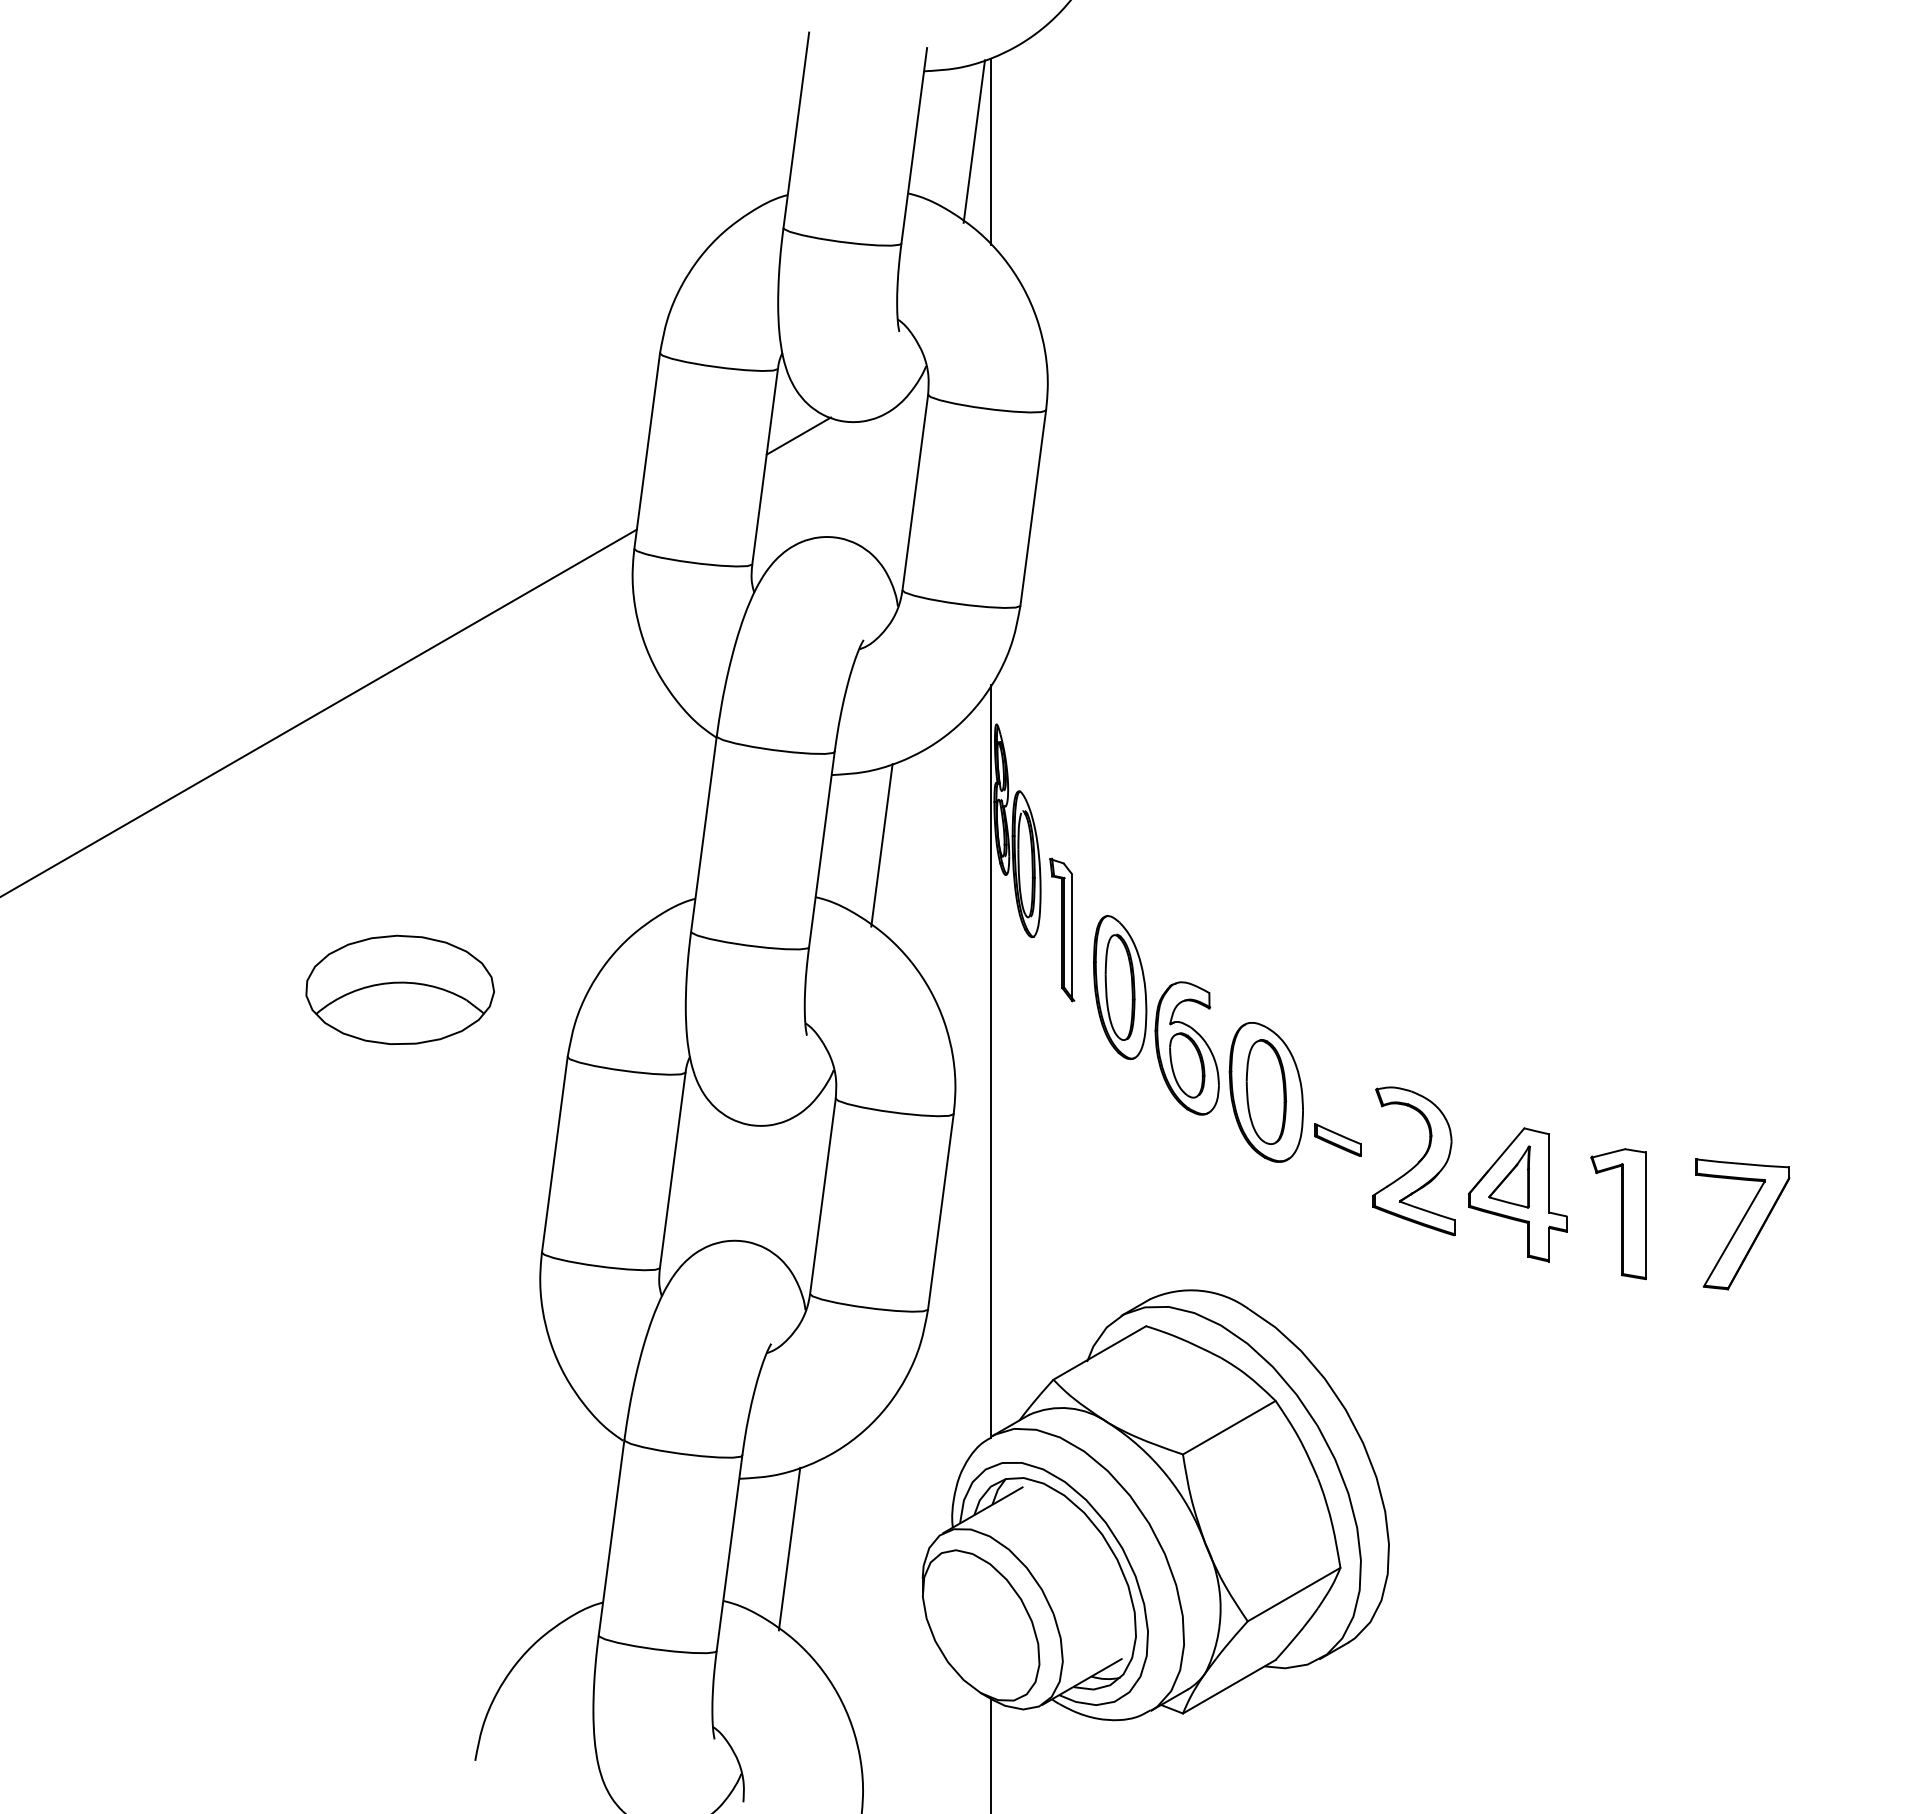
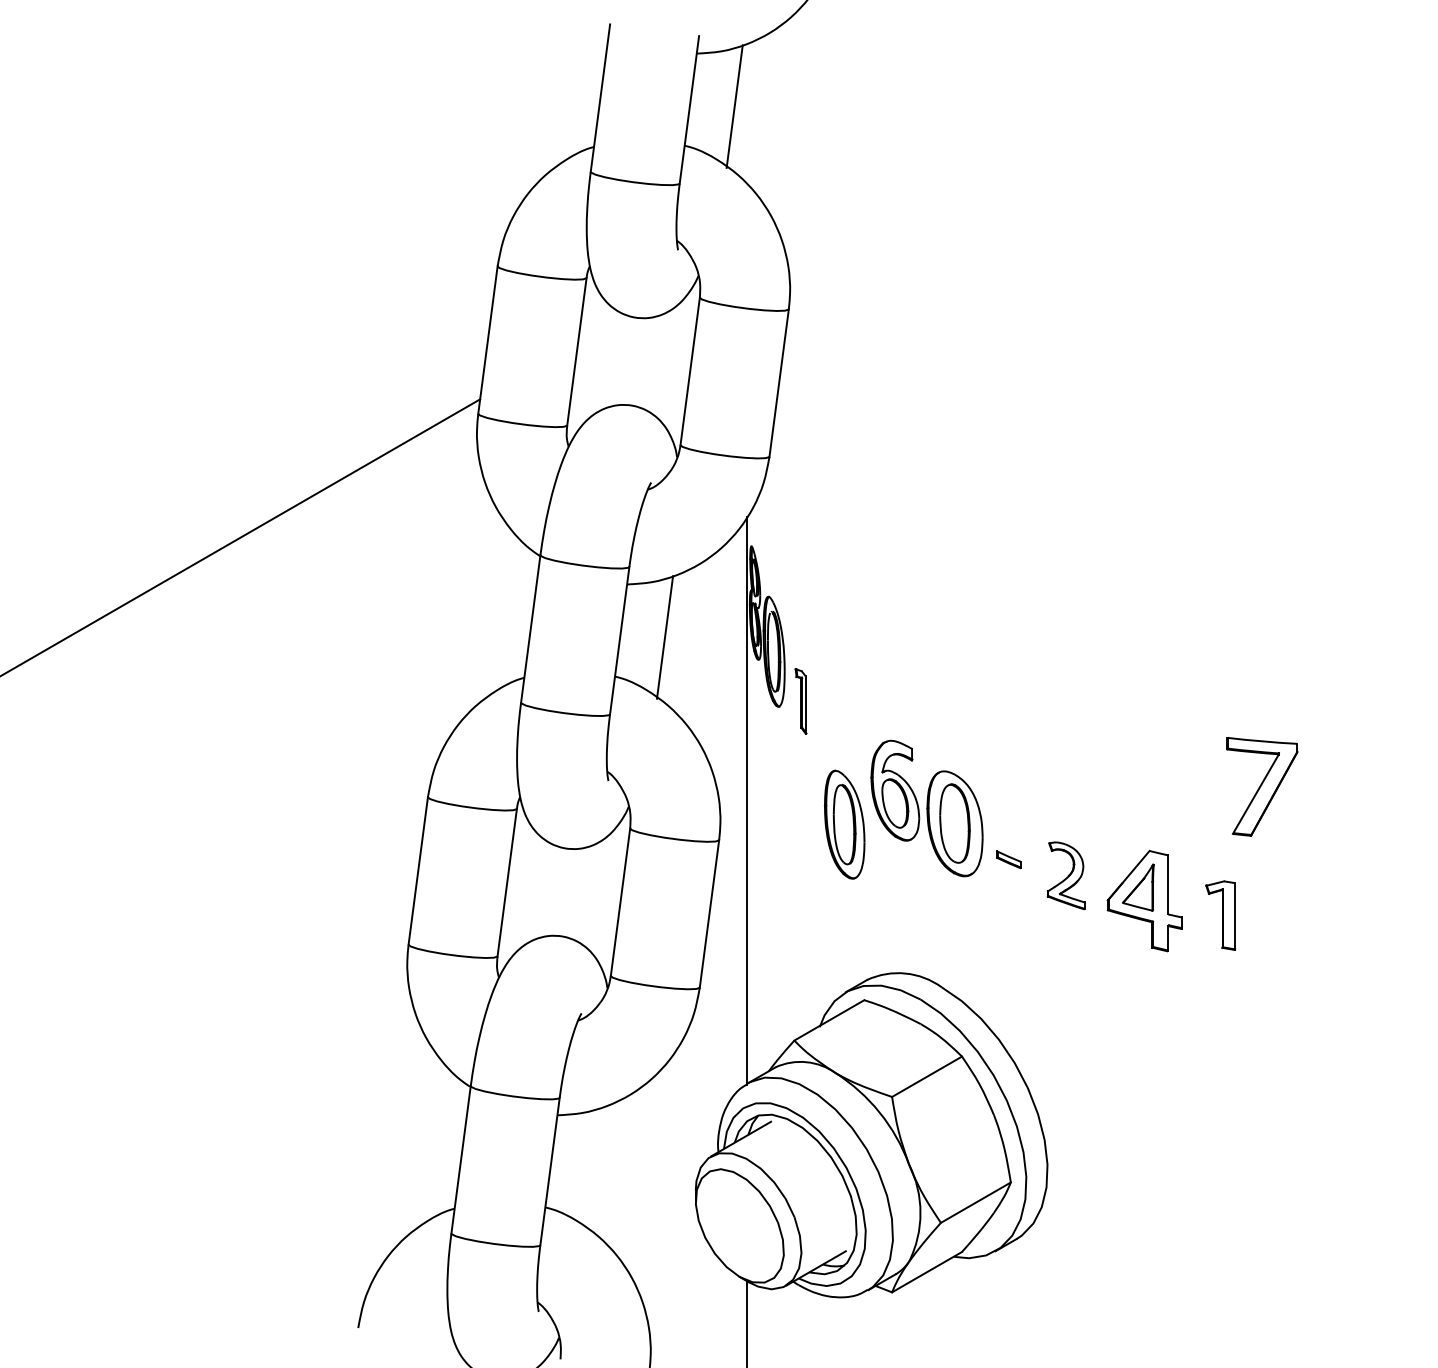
line: (990, 151) -> (746, 114), removed
line: (798, 435) -> (602, 328), removed
part: (1062, 929) -> (801, 700), size x0.6
part: (1120, 987) -> (844, 824), moved
part: (399, 989) -> (301, 746), removed
part: (1337, 1139) -> (1008, 859), size x0.7
part: (1413, 1161) -> (1065, 875), size x0.6
part: (1618, 1213) -> (1220, 915), size x0.7
part: (1742, 1224) -> (1262, 786), moved
line: (789, 1548) -> (595, 1167), removed

